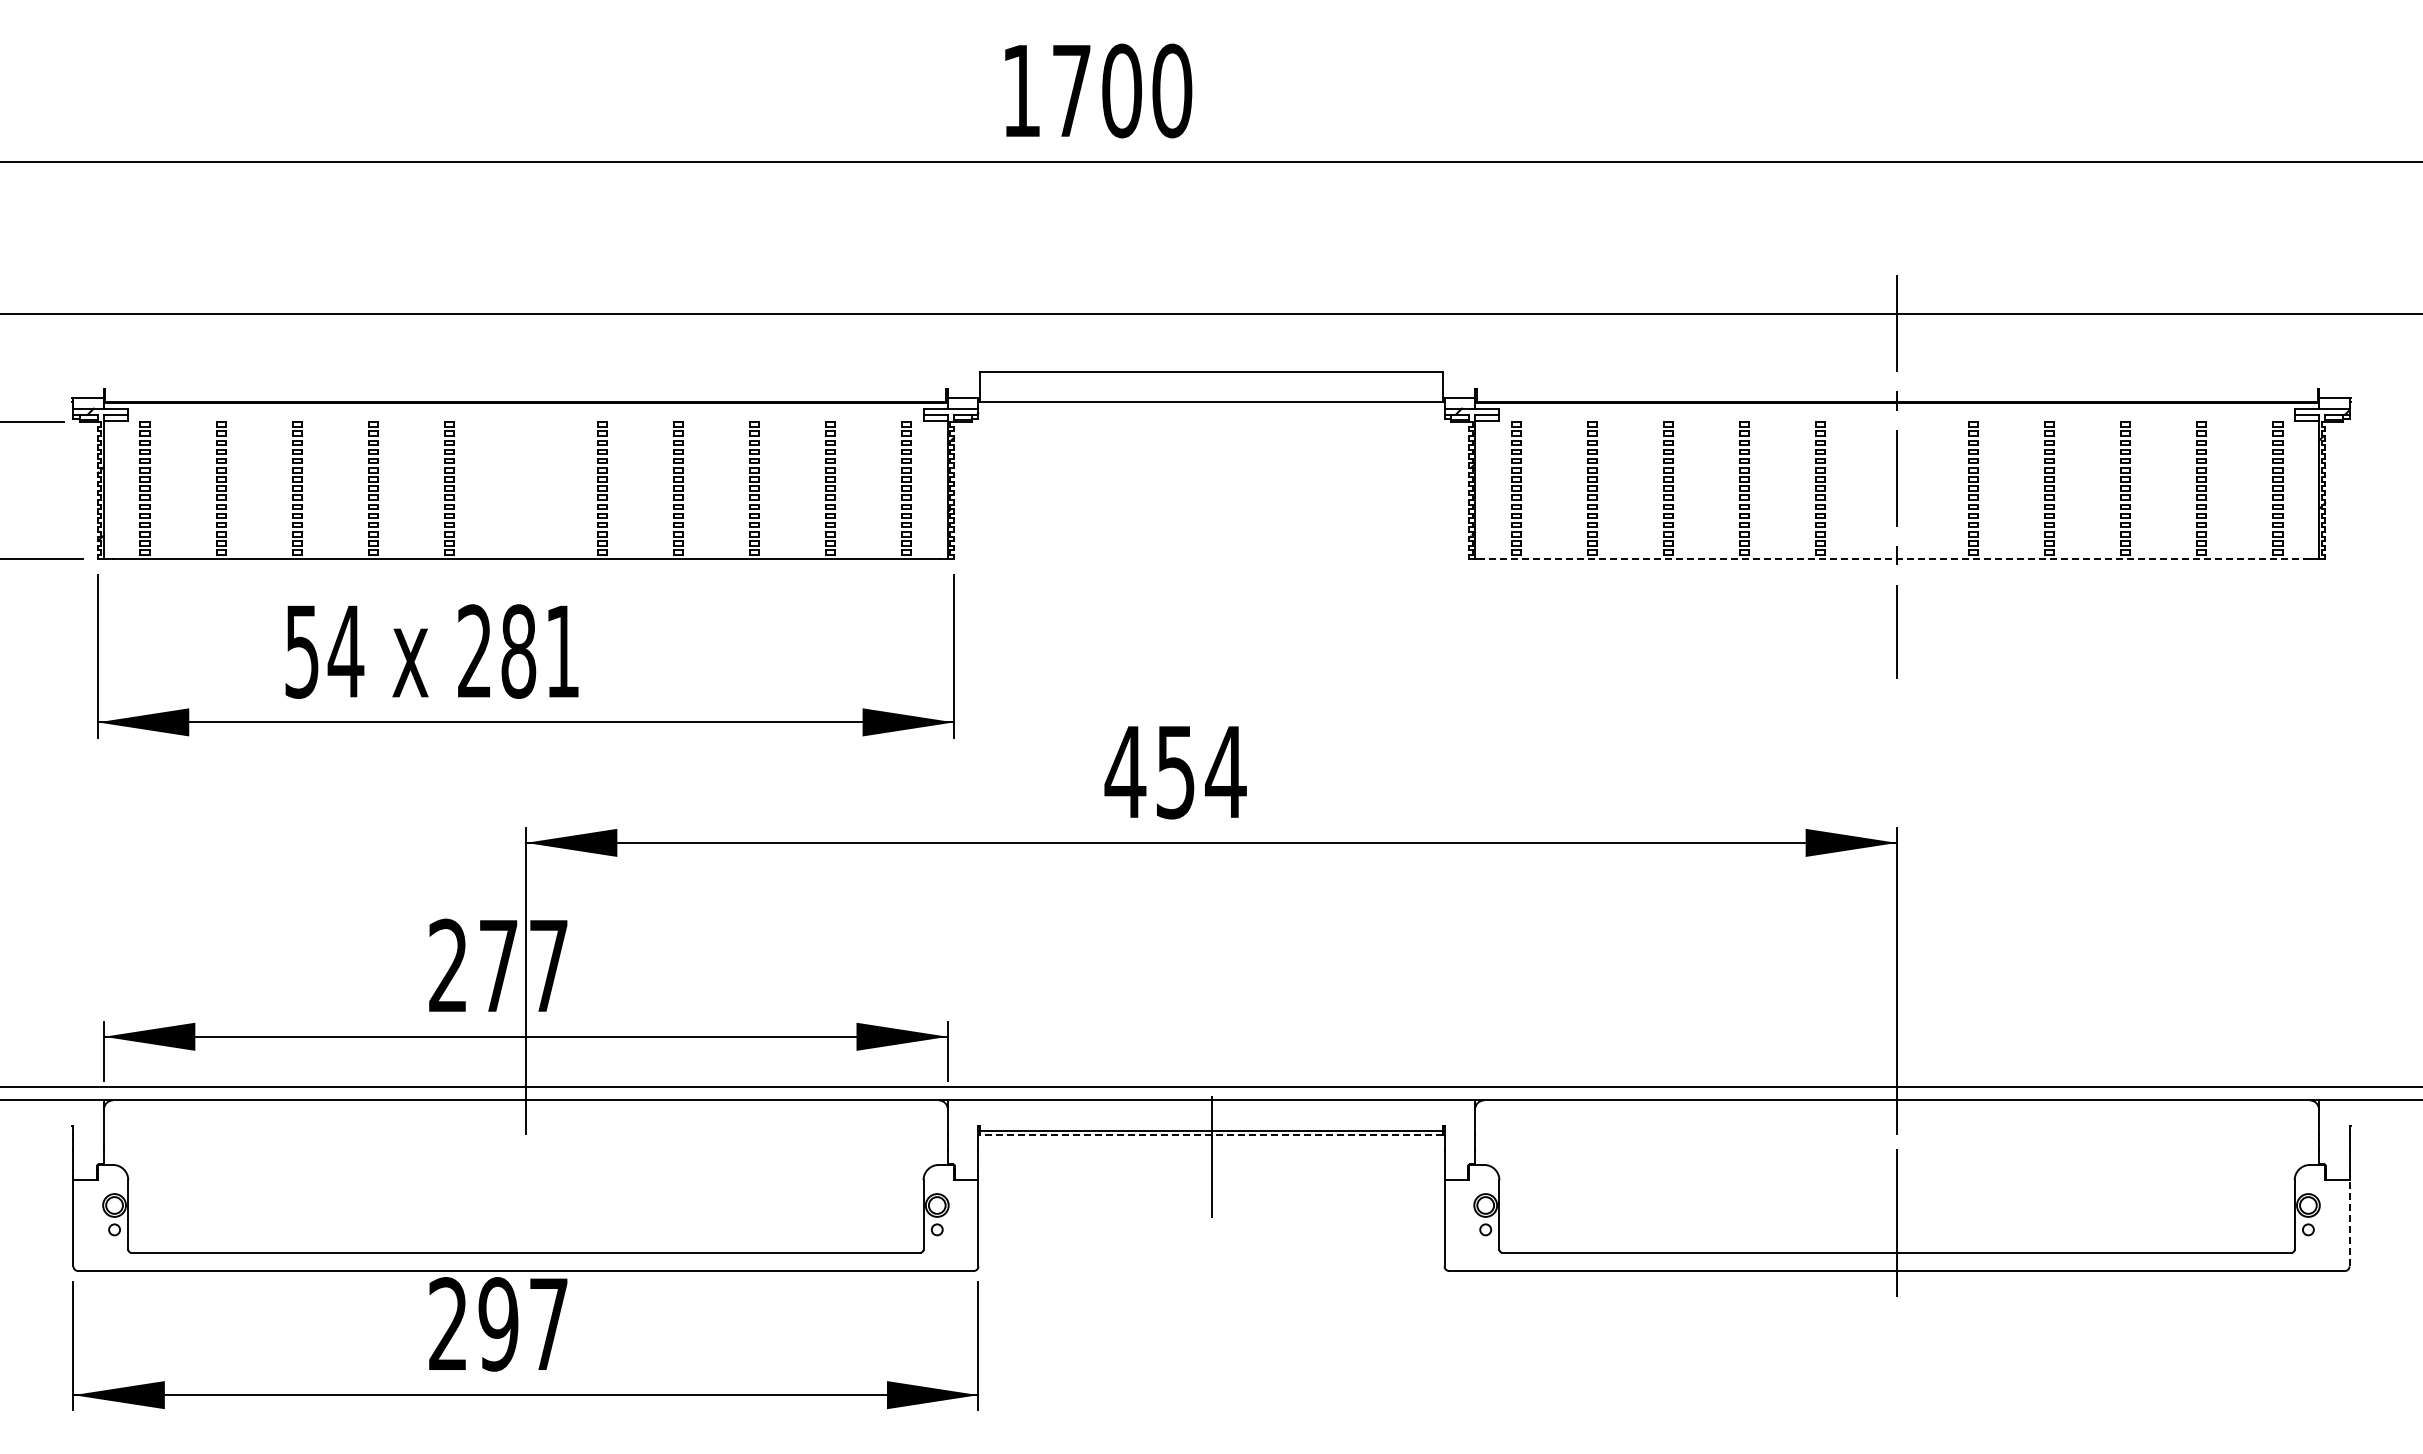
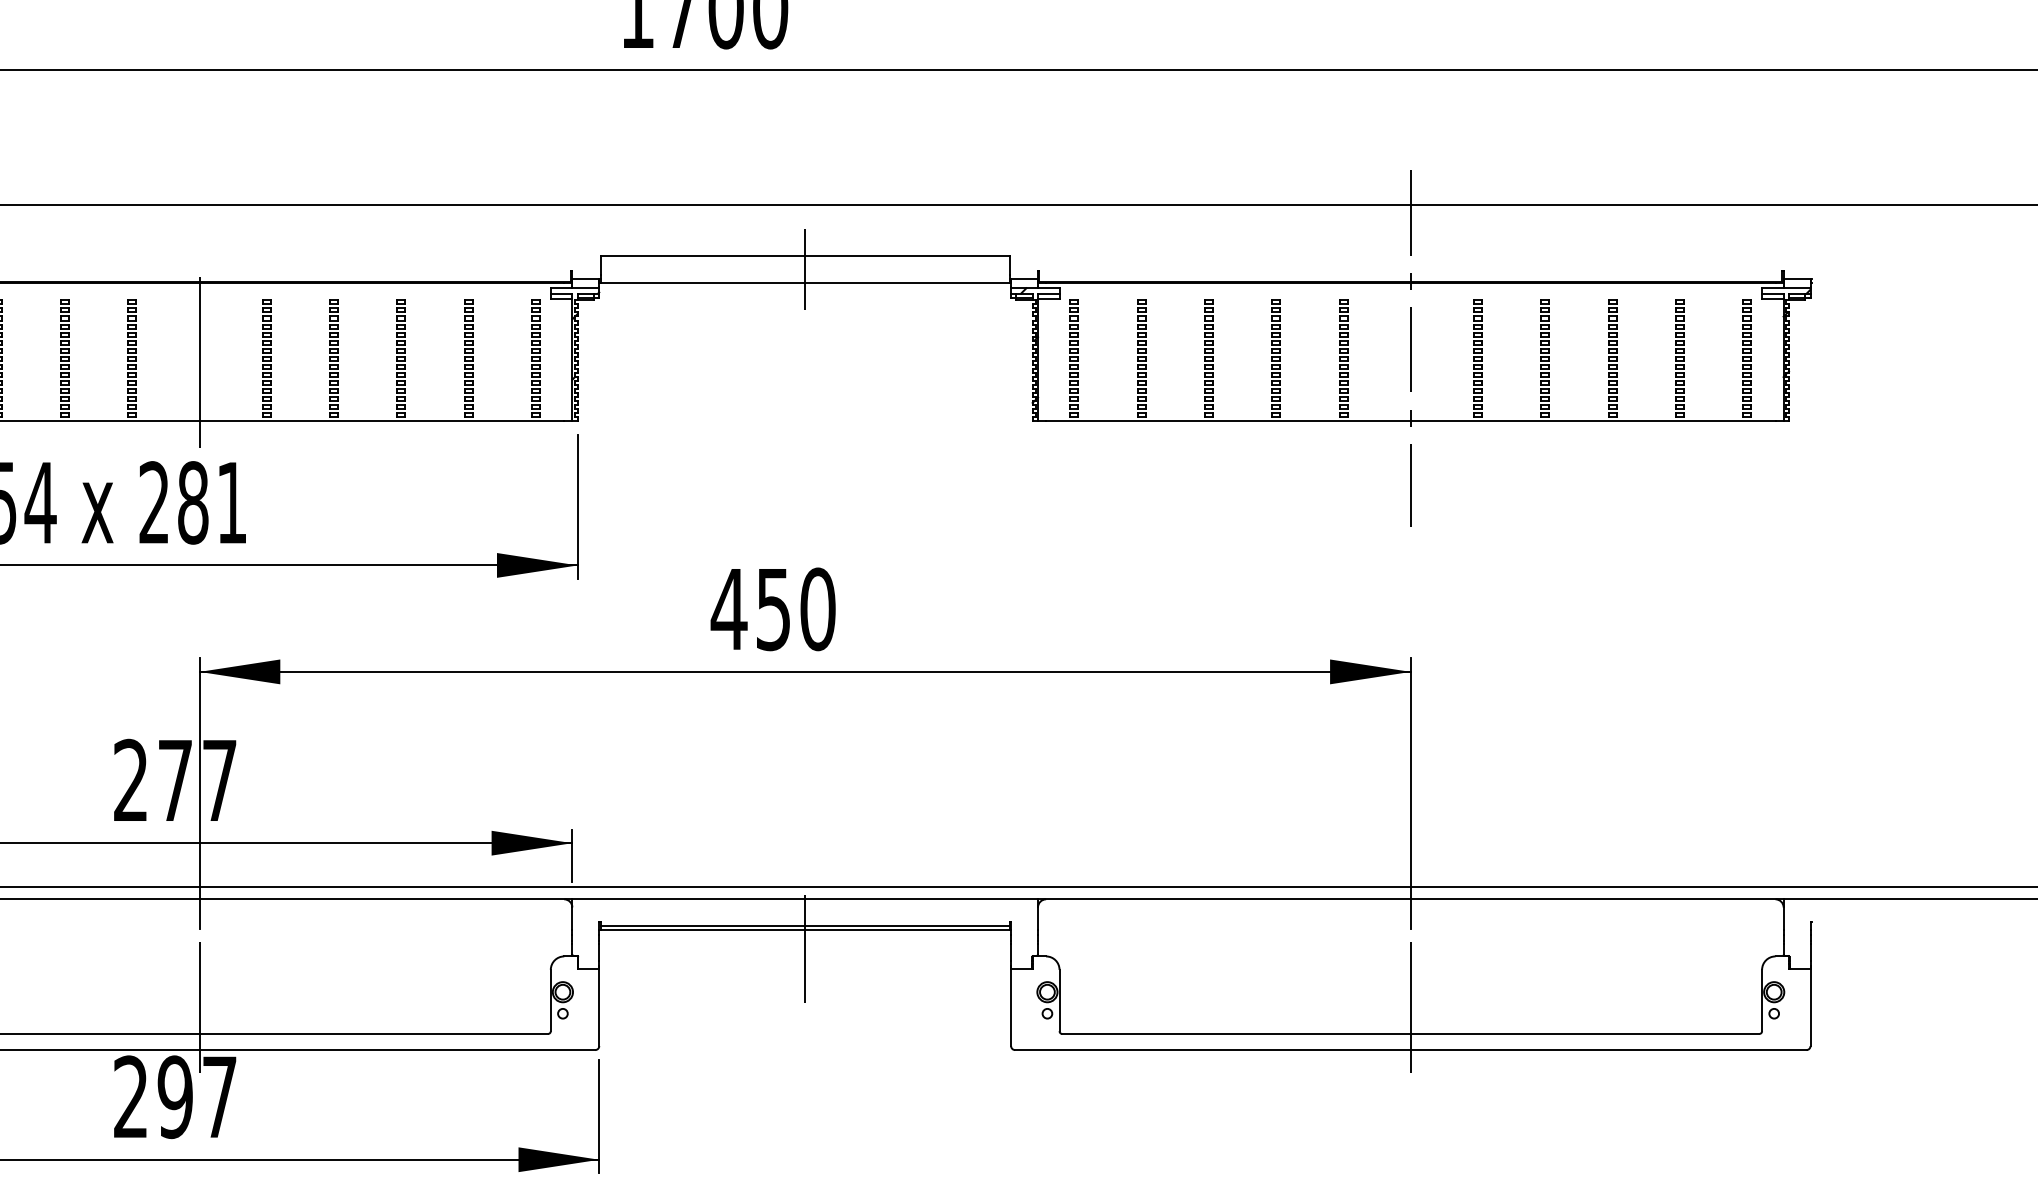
line: (1211, 386) -> (805, 268), added
line: (525, 486) -> (199, 357), added
line: (1897, 559) -> (1411, 421), dashed -> solid
text: (1225, 771) -> (817, 608), 454 -> 450
line: (1211, 1135) -> (805, 930), dashed -> solid
line: (525, 1222) -> (199, 1007), added
line: (2349, 1222) -> (1810, 1007), dashed -> solid

